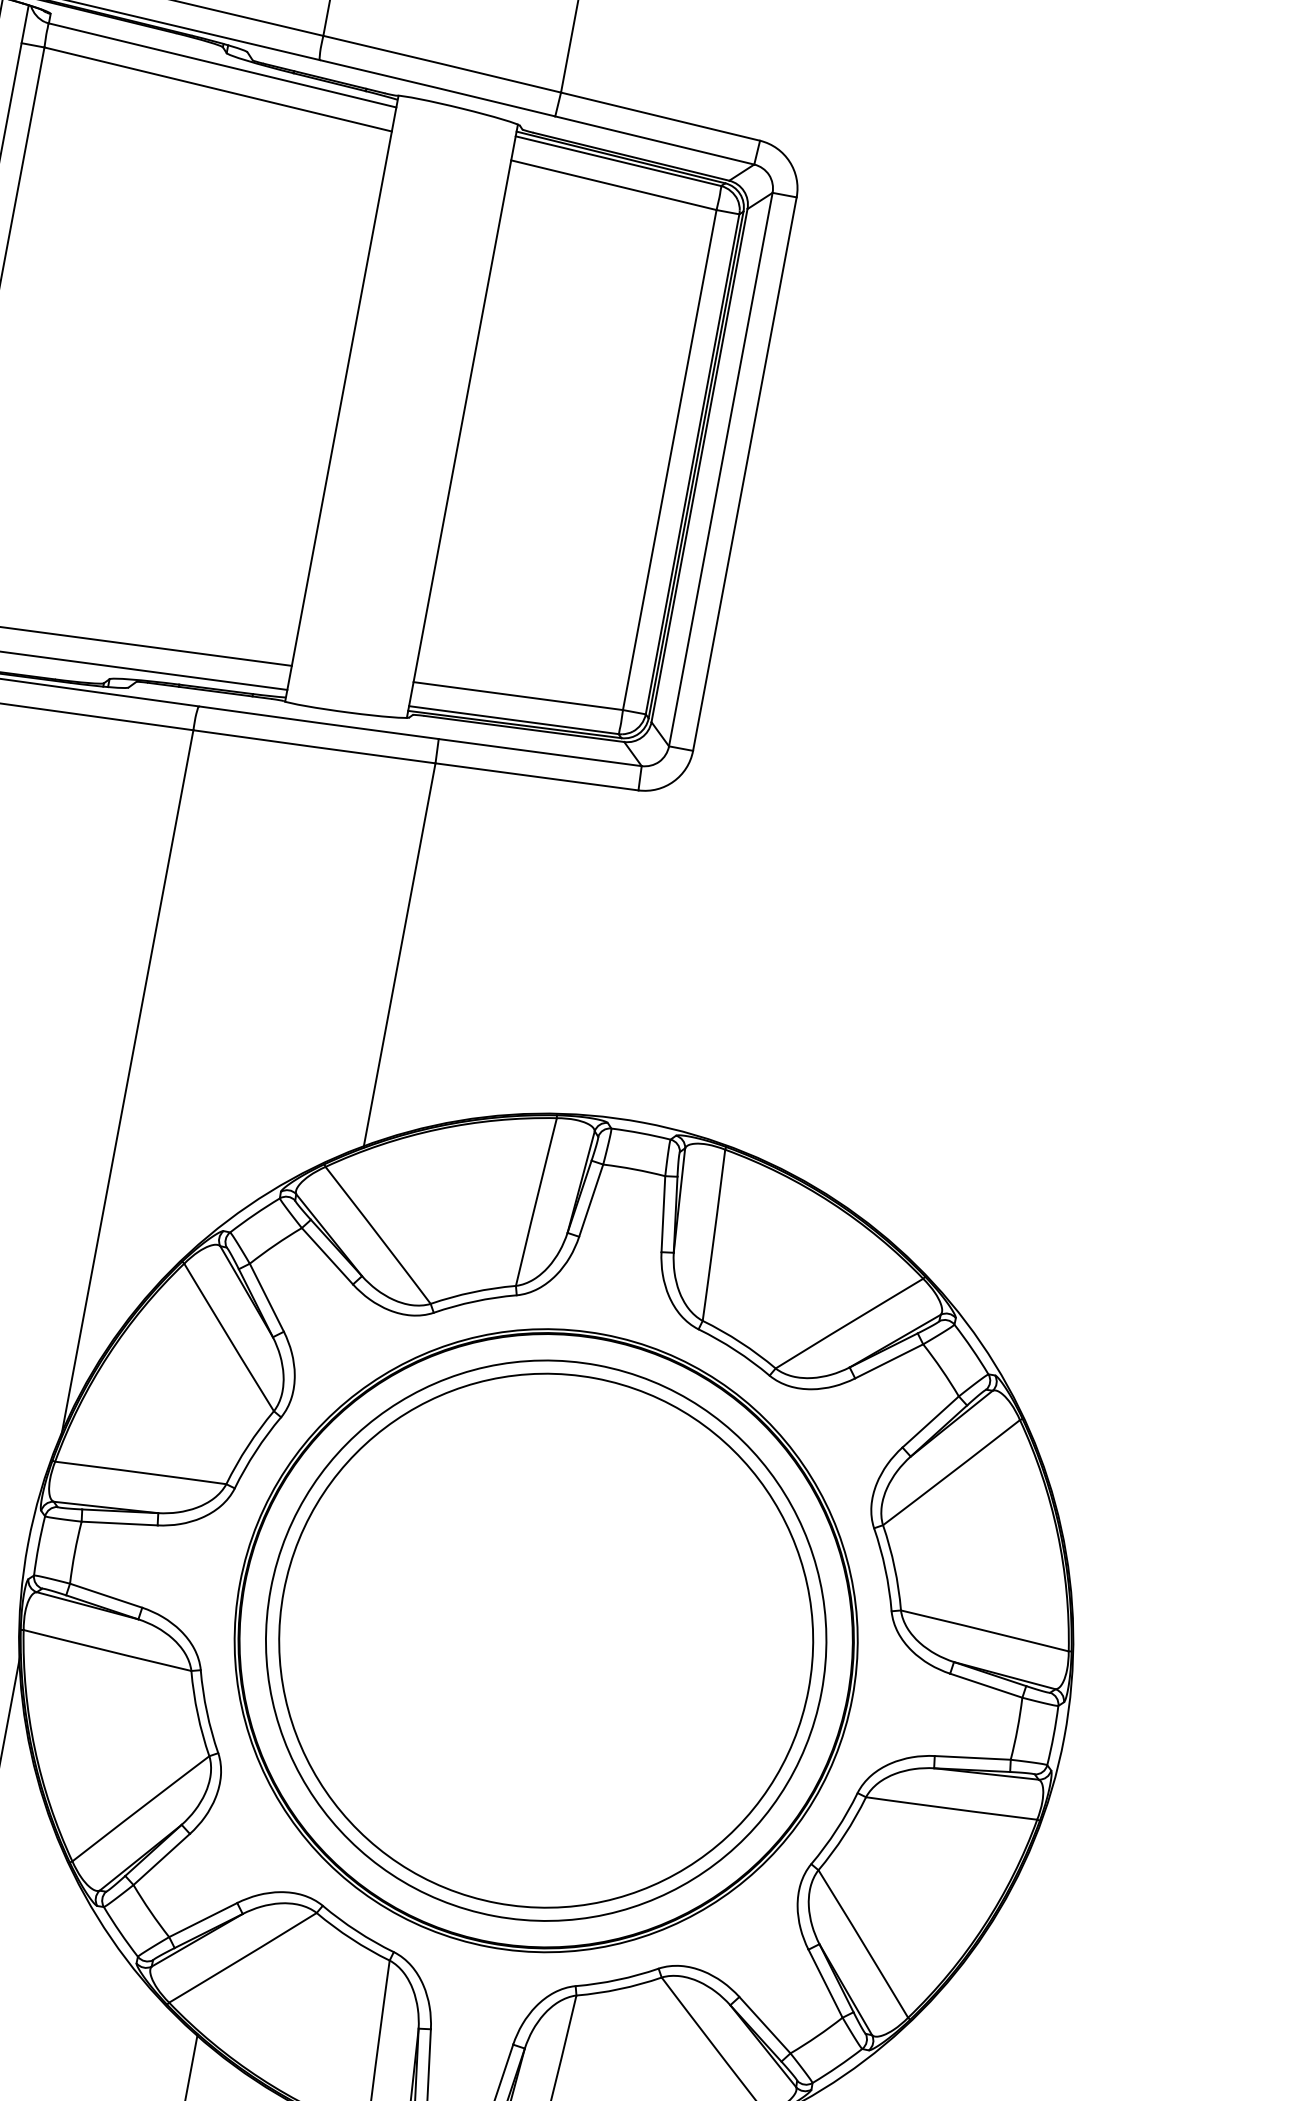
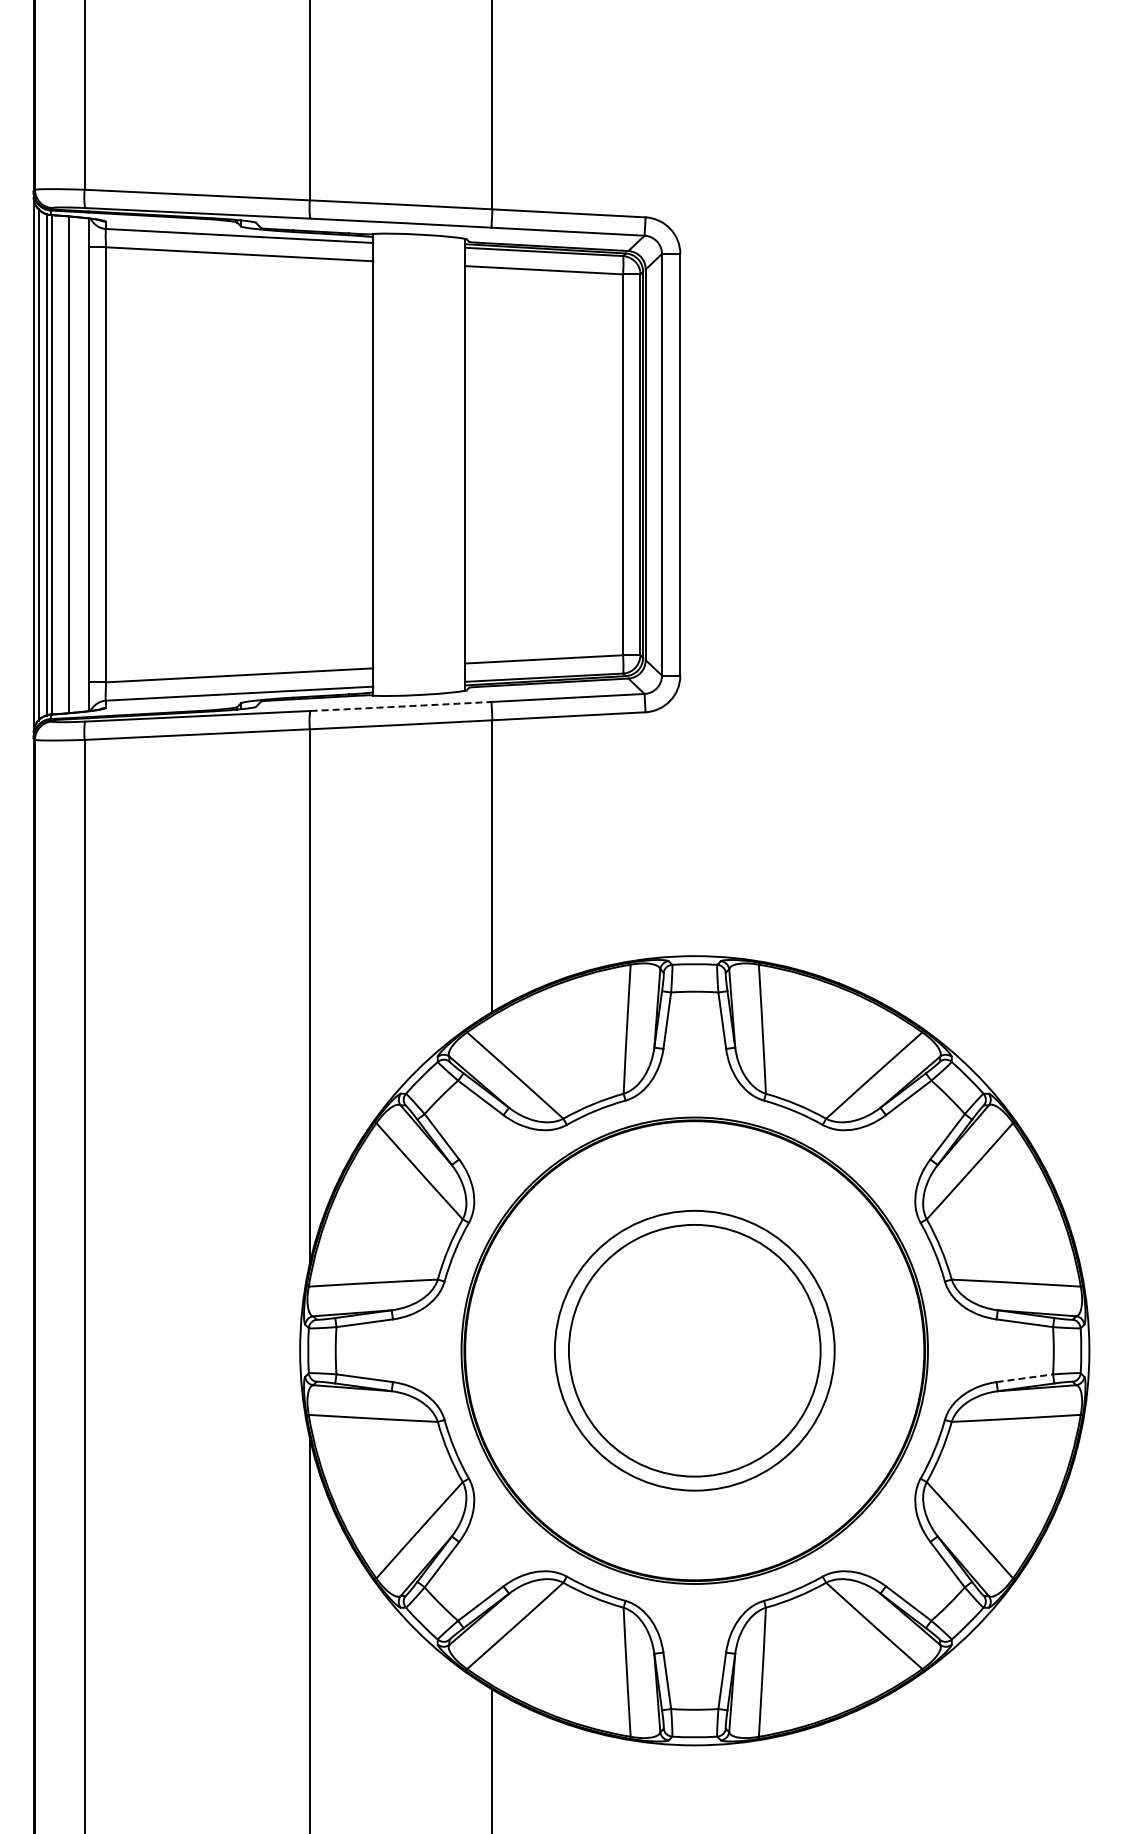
arc: (319, 722) -> (401, 706), solid -> dashed
circle: (545, 1640) -> (694, 1350), size x0.6
circle: (545, 1640) -> (694, 1350), size x0.7
line: (973, 1758) -> (1025, 1378), solid -> dashed

